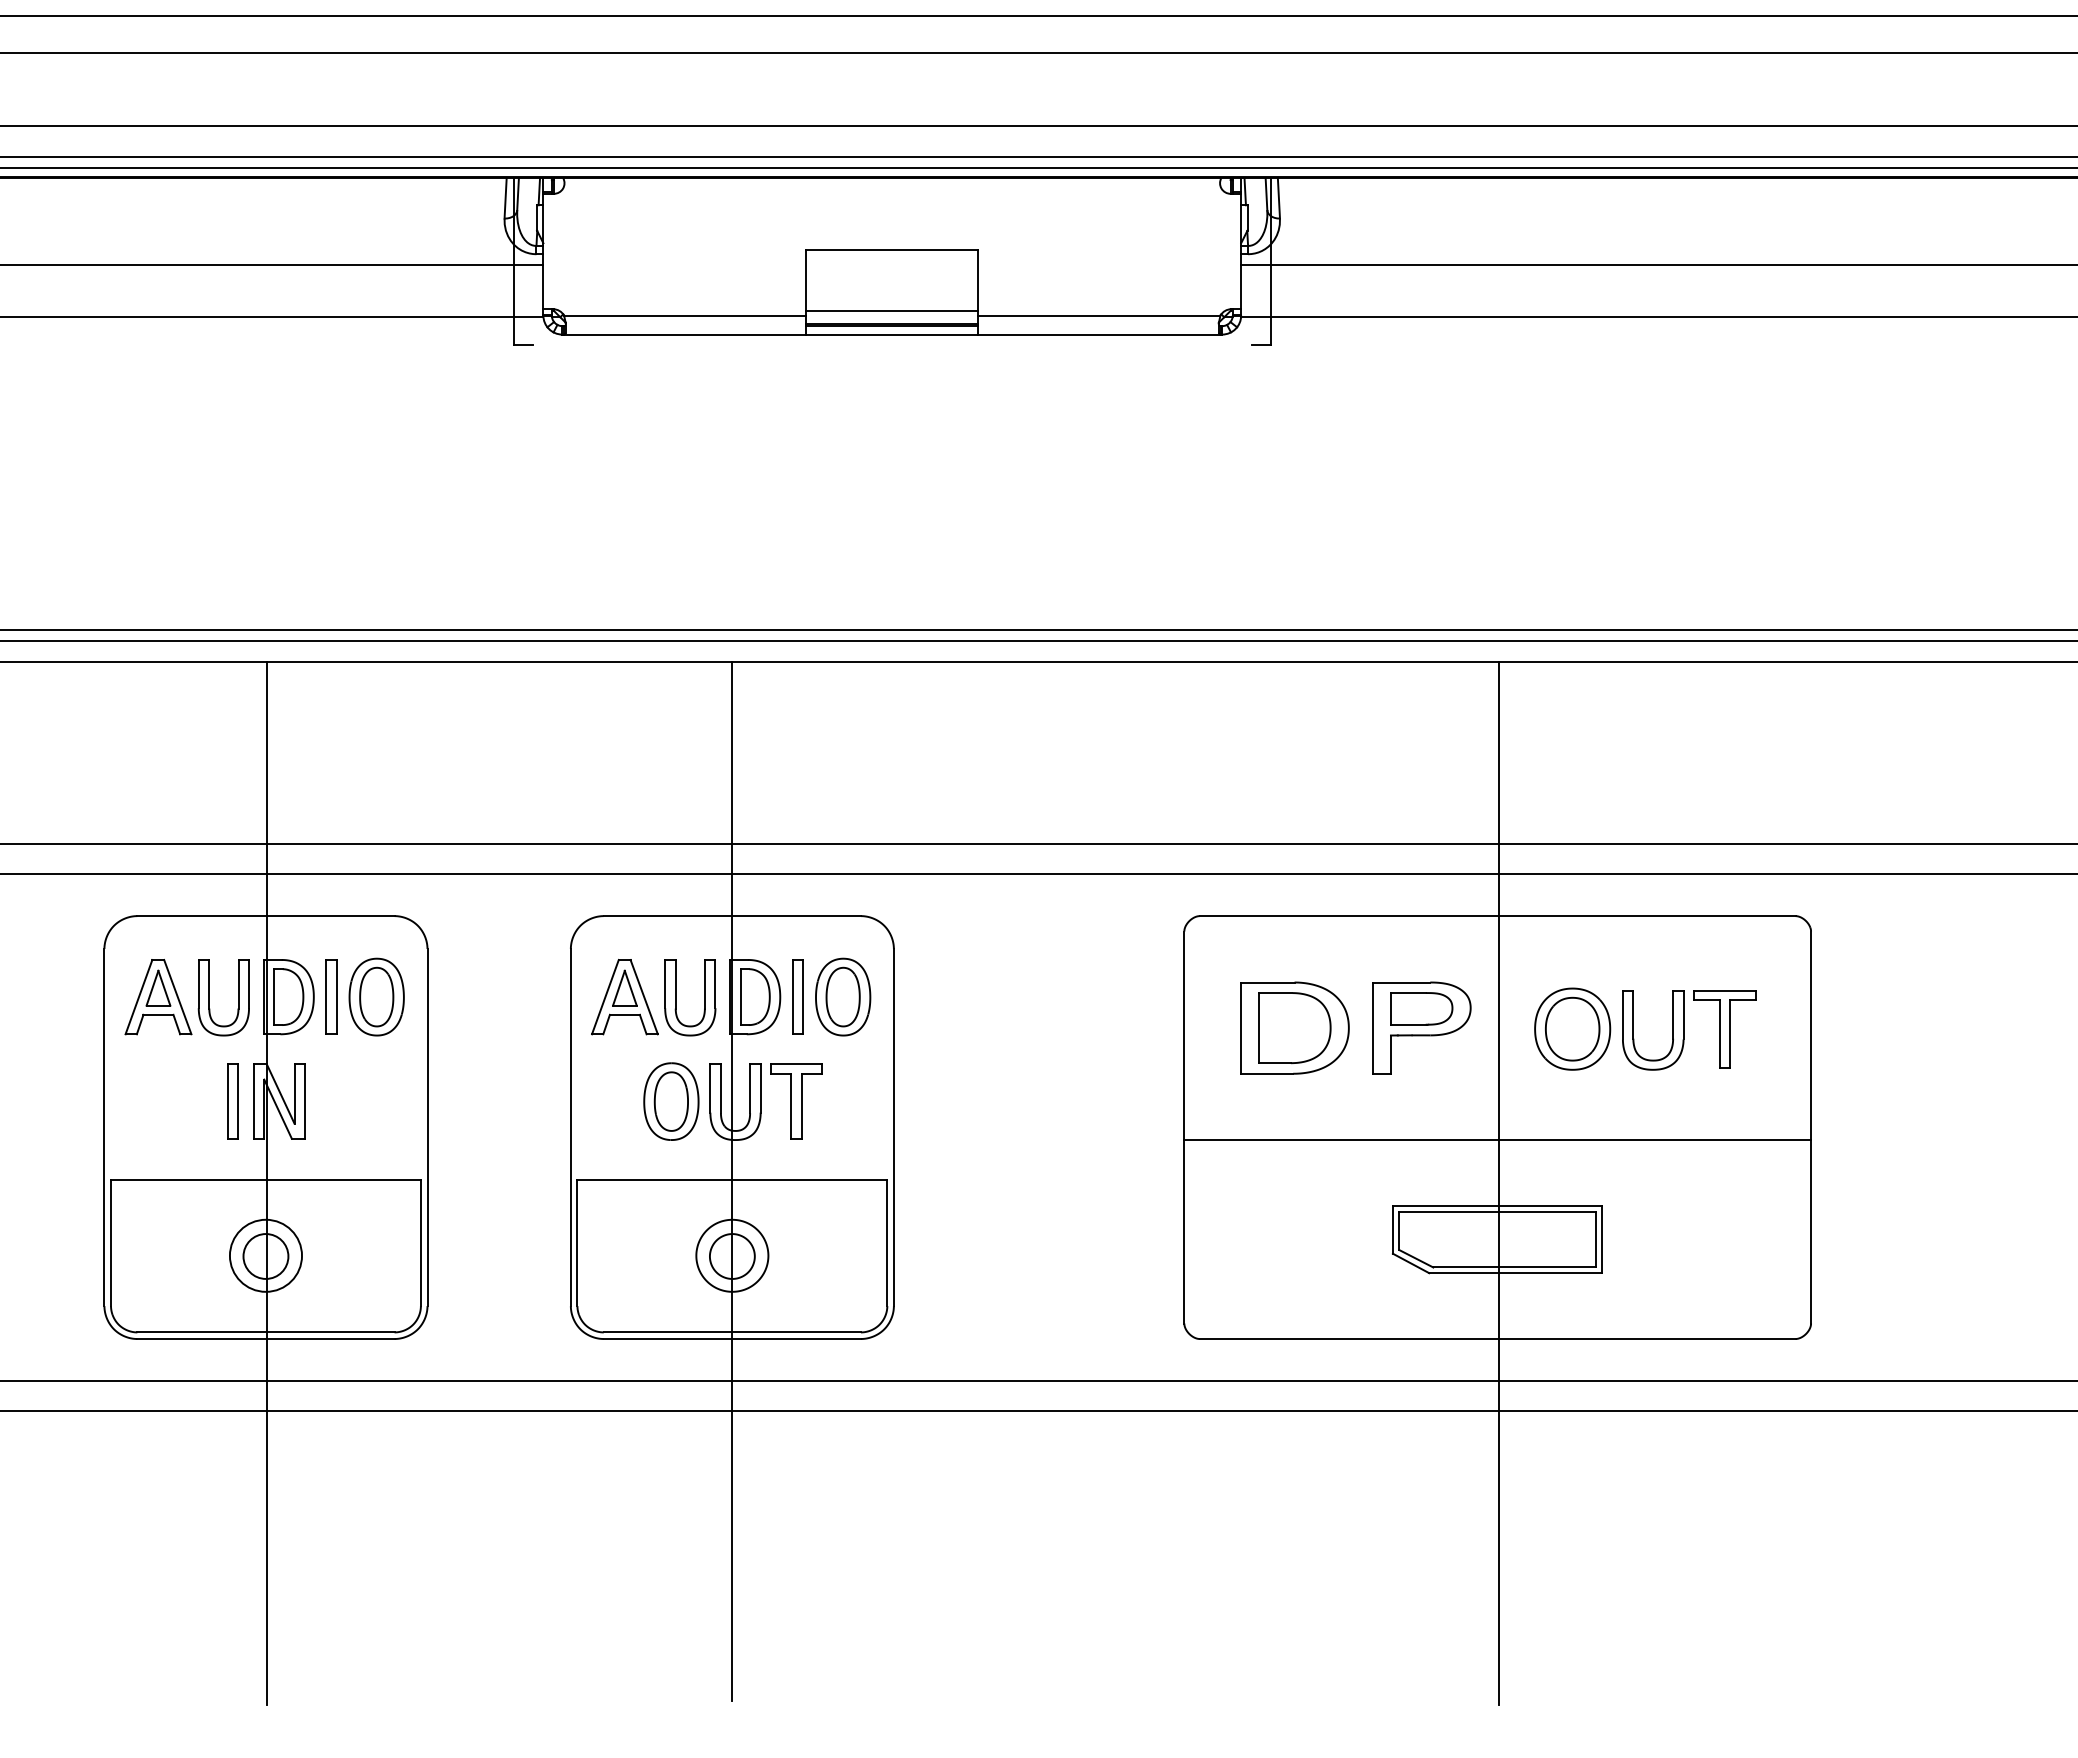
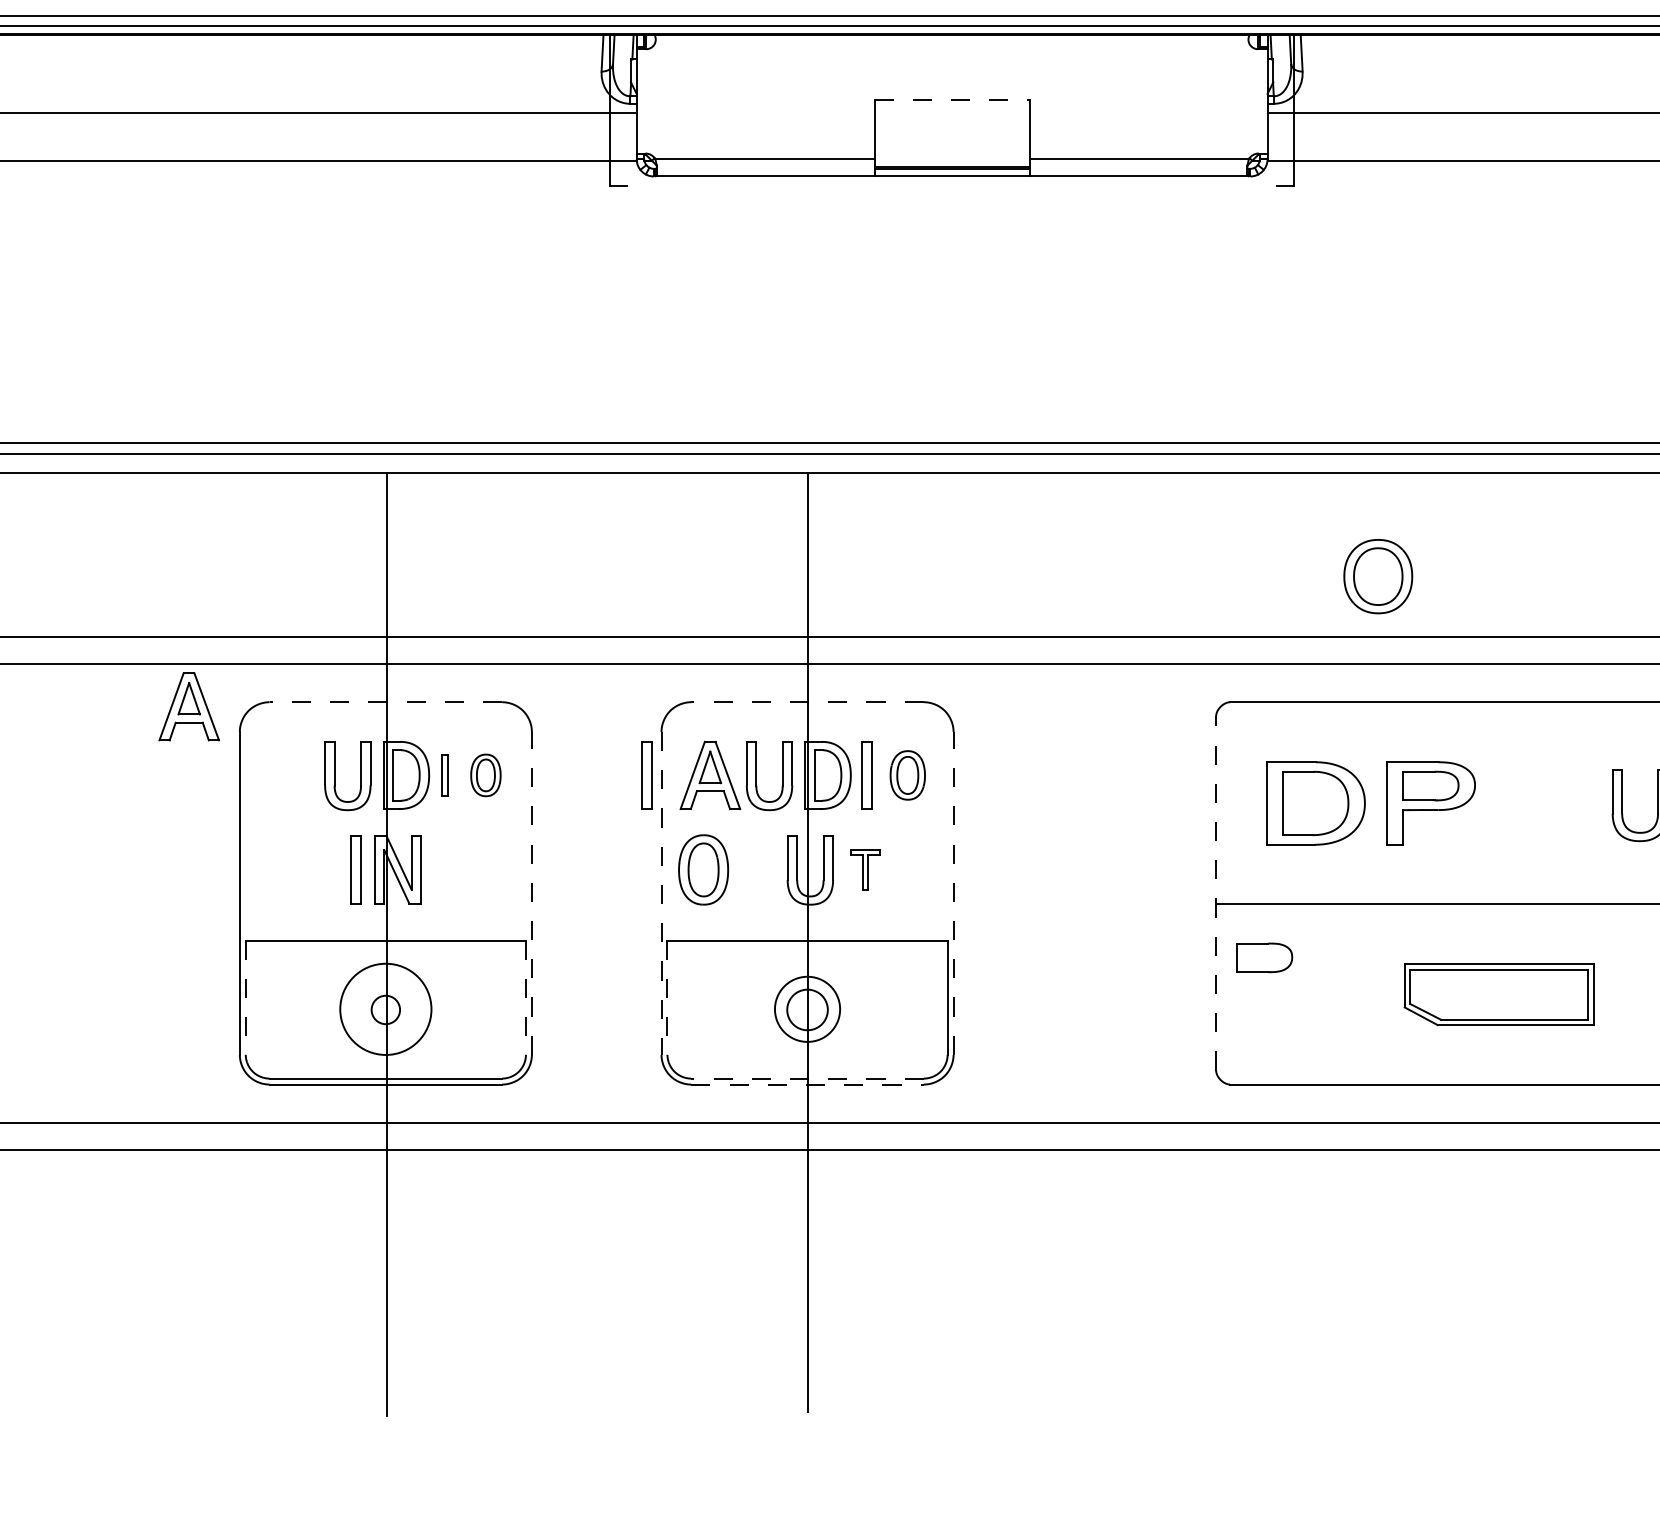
line: (892, 250) -> (952, 100), solid -> dashed
line: (892, 310) -> (952, 154), removed
line: (265, 916) -> (385, 702), solid -> dashed
line: (732, 916) -> (807, 702), solid -> dashed
part: (331, 996) -> (445, 774), size x0.6
part: (376, 996) -> (485, 774), size x0.6
part: (554, 996) -> (646, 774), added
part: (843, 996) -> (908, 774), size x0.7
part: (158, 997) -> (189, 707), moved
part: (1572, 1028) -> (1378, 576), moved
part: (671, 1101) -> (703, 869), moved
part: (796, 1101) -> (865, 869), size x0.6
line: (427, 1127) -> (531, 893), solid -> dashed
line: (570, 1127) -> (661, 893), solid -> dashed
line: (893, 1127) -> (953, 893), solid -> dashed
line: (1184, 1127) -> (1216, 893), solid -> dashed
line: (1498, 1183) -> (1500, 943), removed
part: (1237, 1198) -> (1264, 957), added
line: (111, 1243) -> (246, 998), solid -> dashed
line: (420, 1243) -> (525, 998), solid -> dashed
line: (577, 1243) -> (667, 998), solid -> dashed
circle: (265, 1255) -> (385, 1009), size x1.4
circle: (265, 1256) -> (385, 1009), size x0.7
line: (732, 1332) -> (807, 1078), solid -> dashed
line: (732, 1339) -> (807, 1085), solid -> dashed

